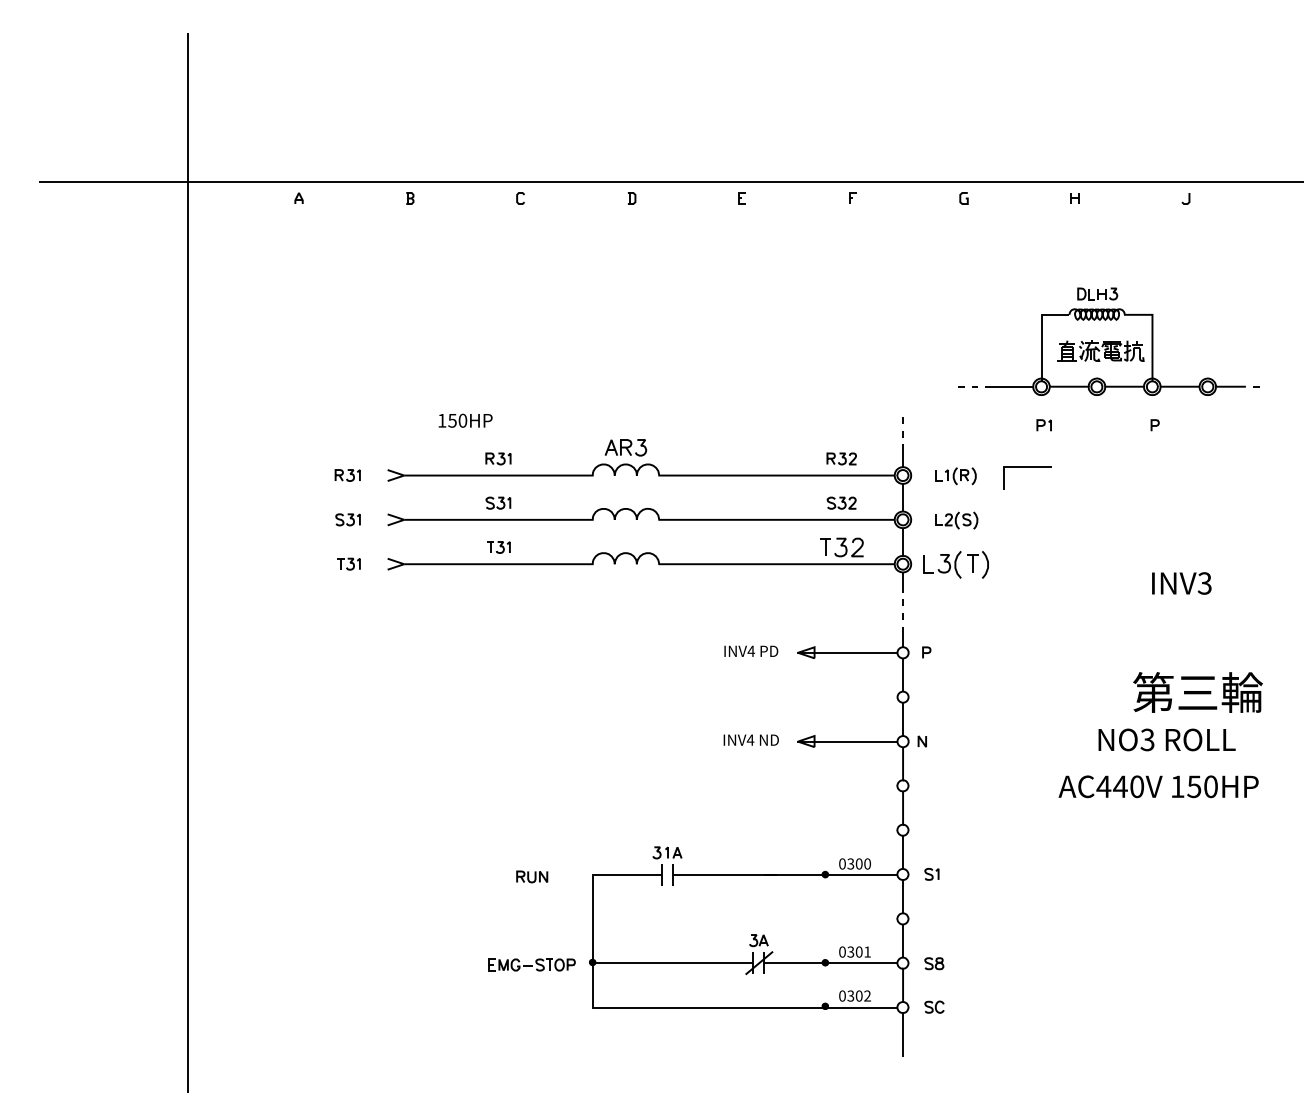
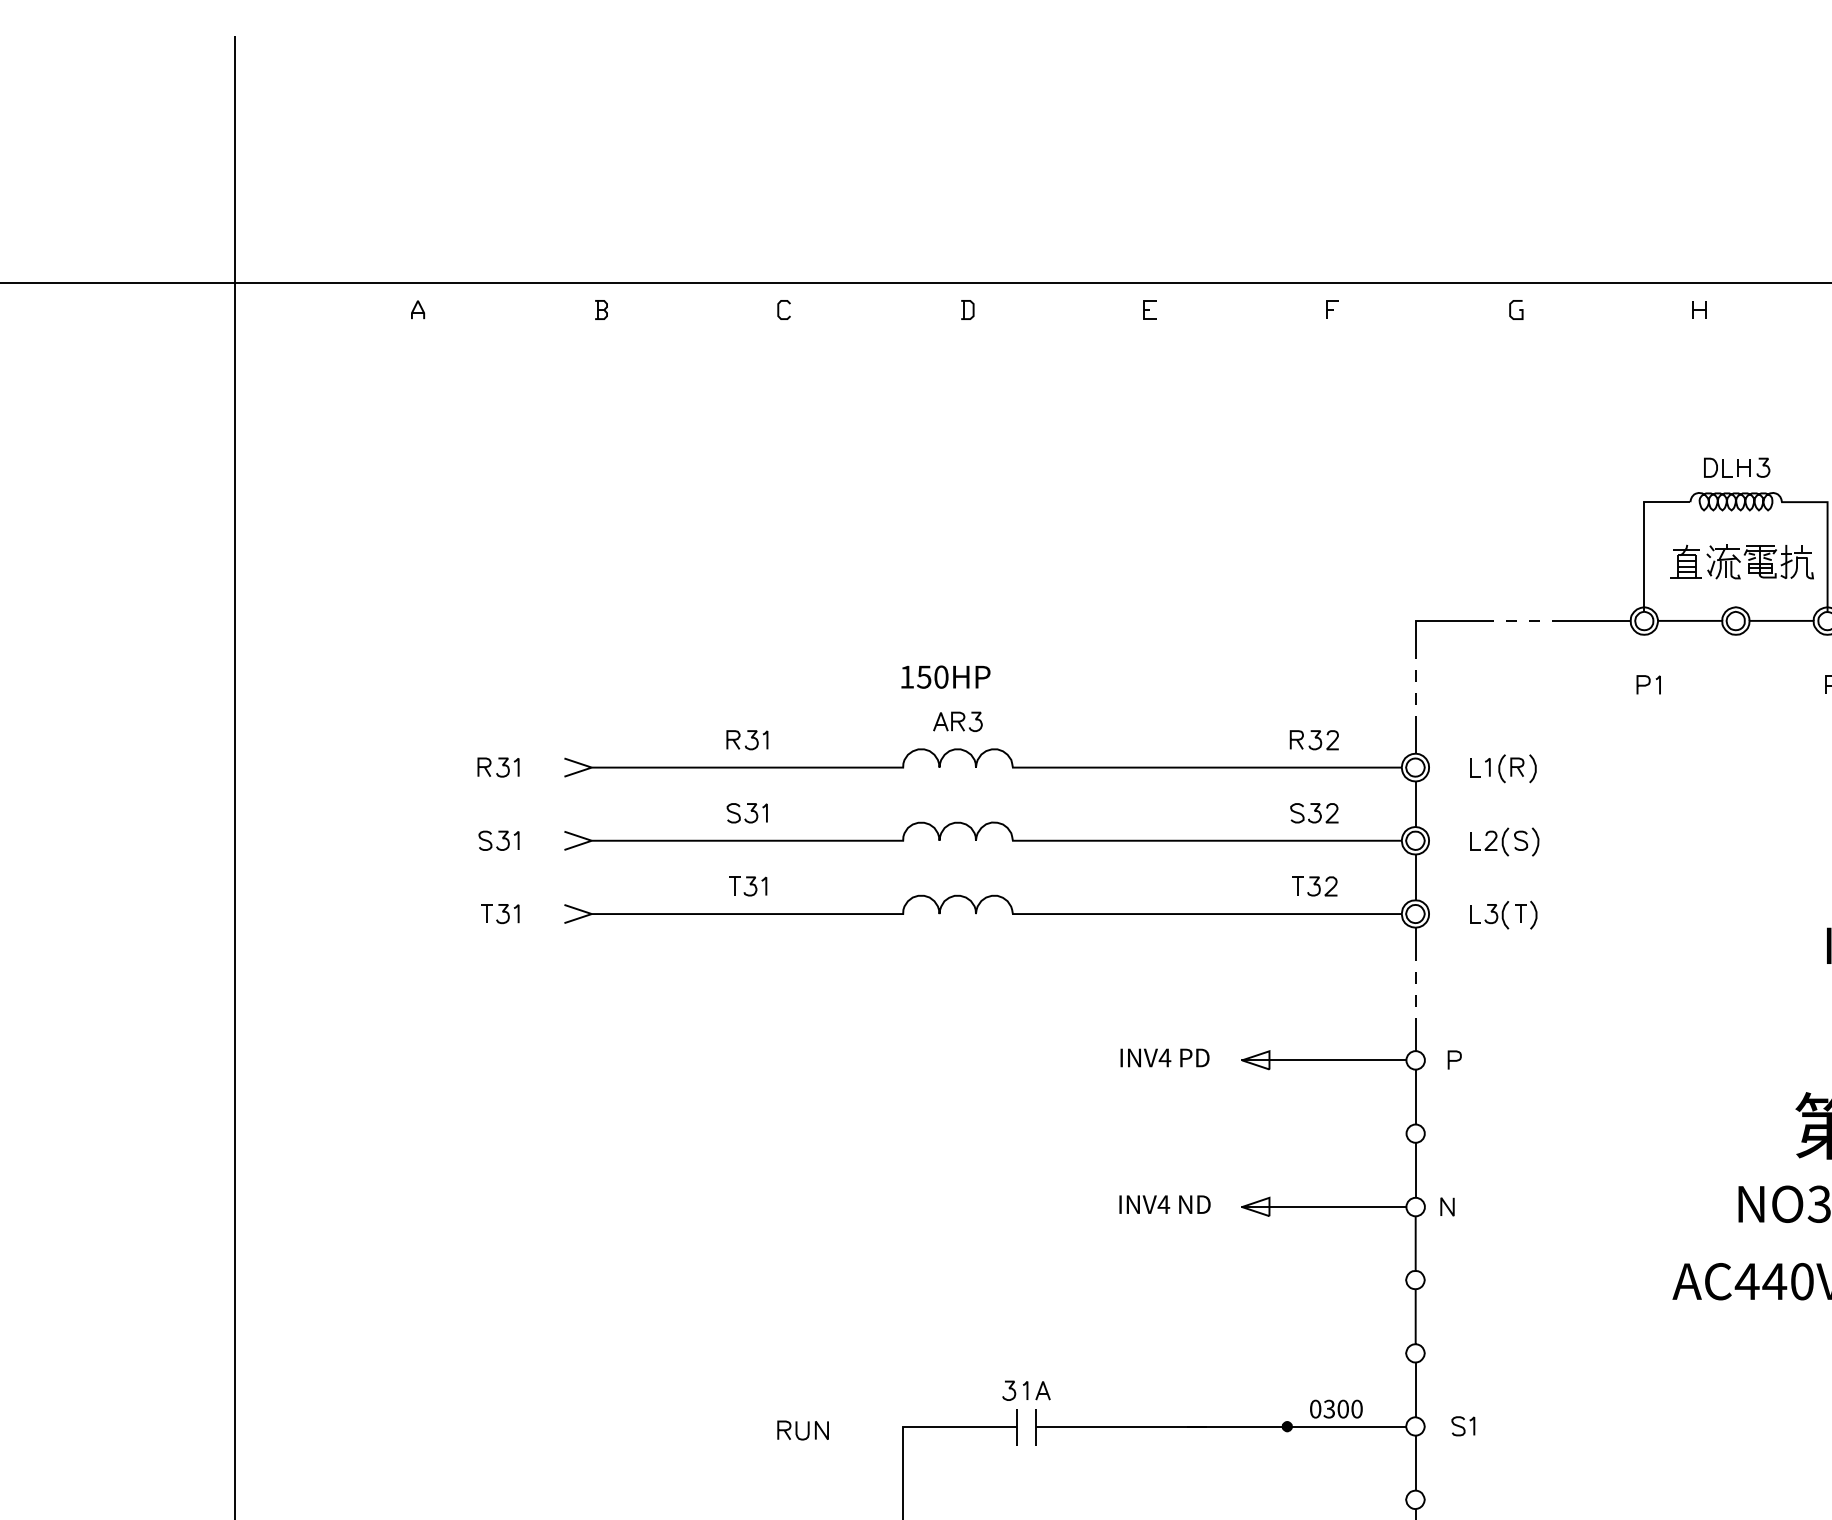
text: (465, 420) -> (945, 676), moved
part: (625, 447) -> (957, 721), size x0.71
line: (1027, 467) -> (1454, 622), moved
part: (842, 547) -> (1315, 886), size x0.62
part: (956, 564) -> (1503, 914), size x0.62

